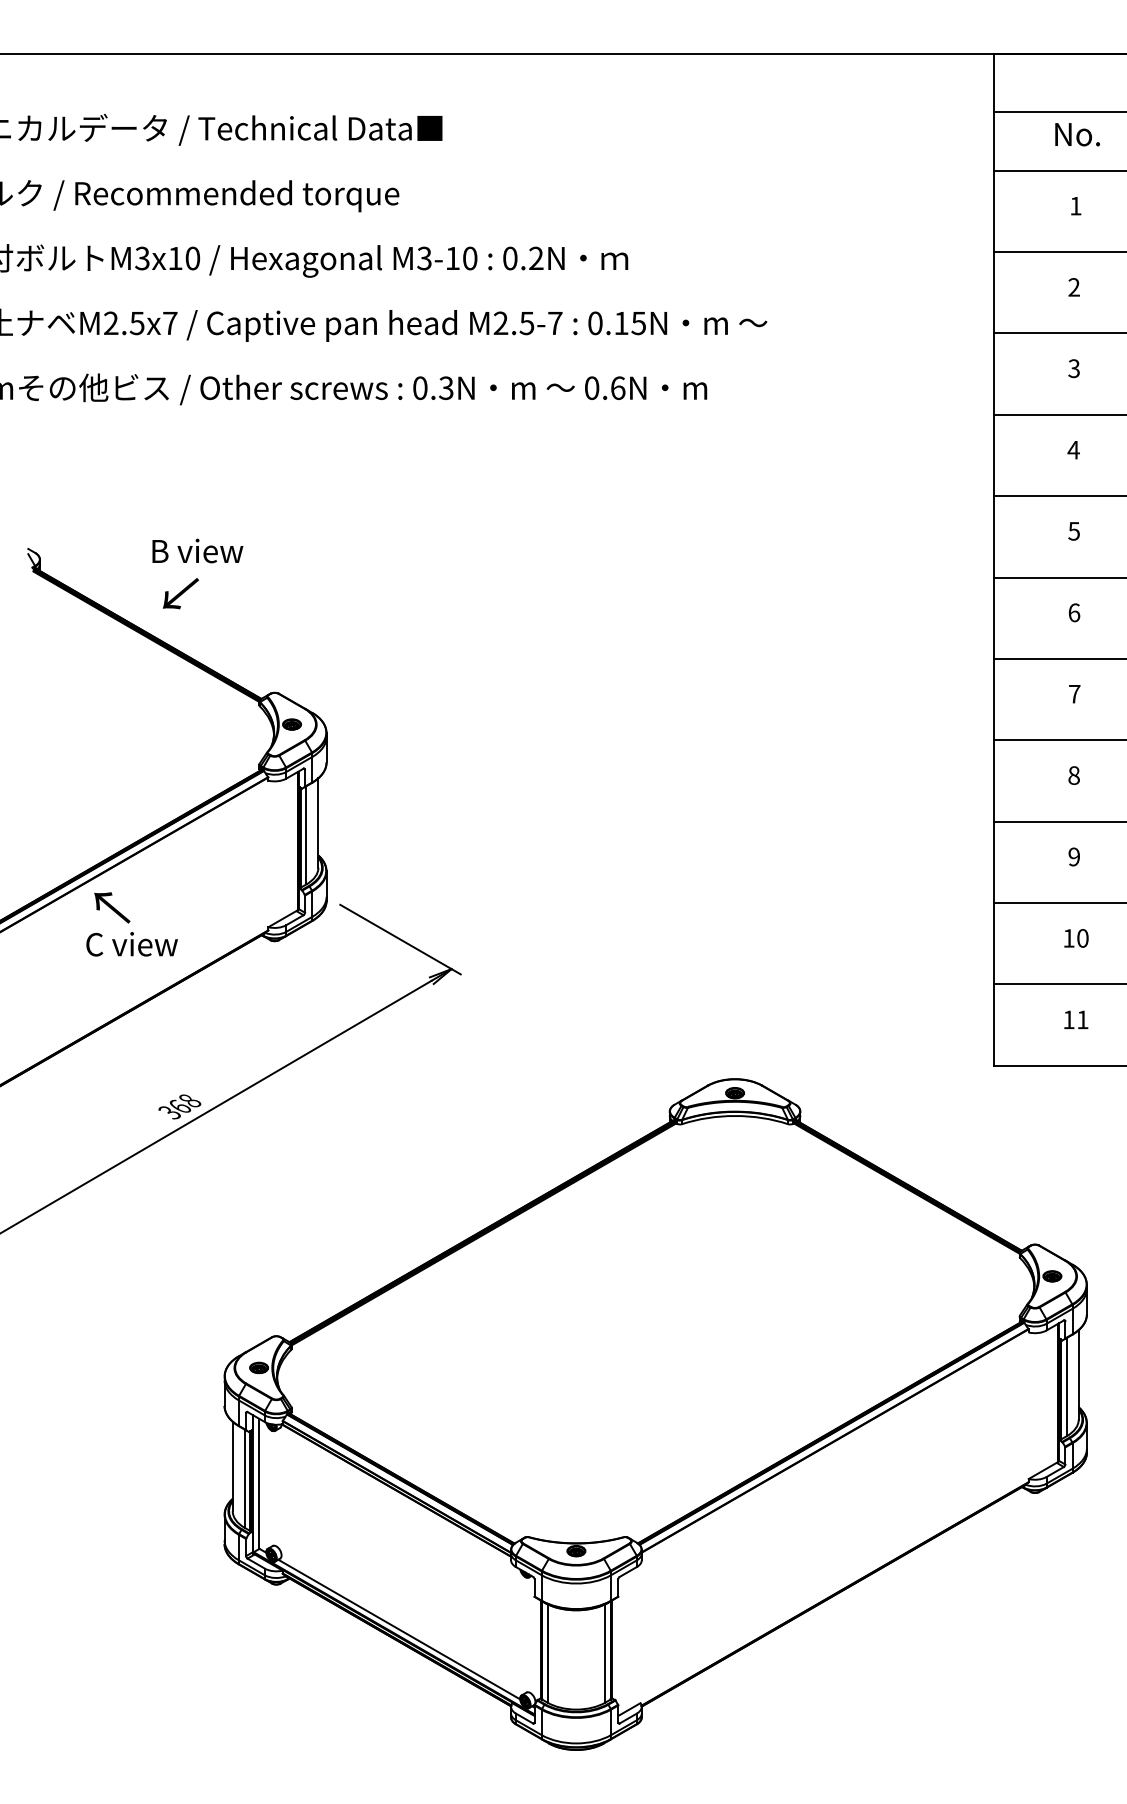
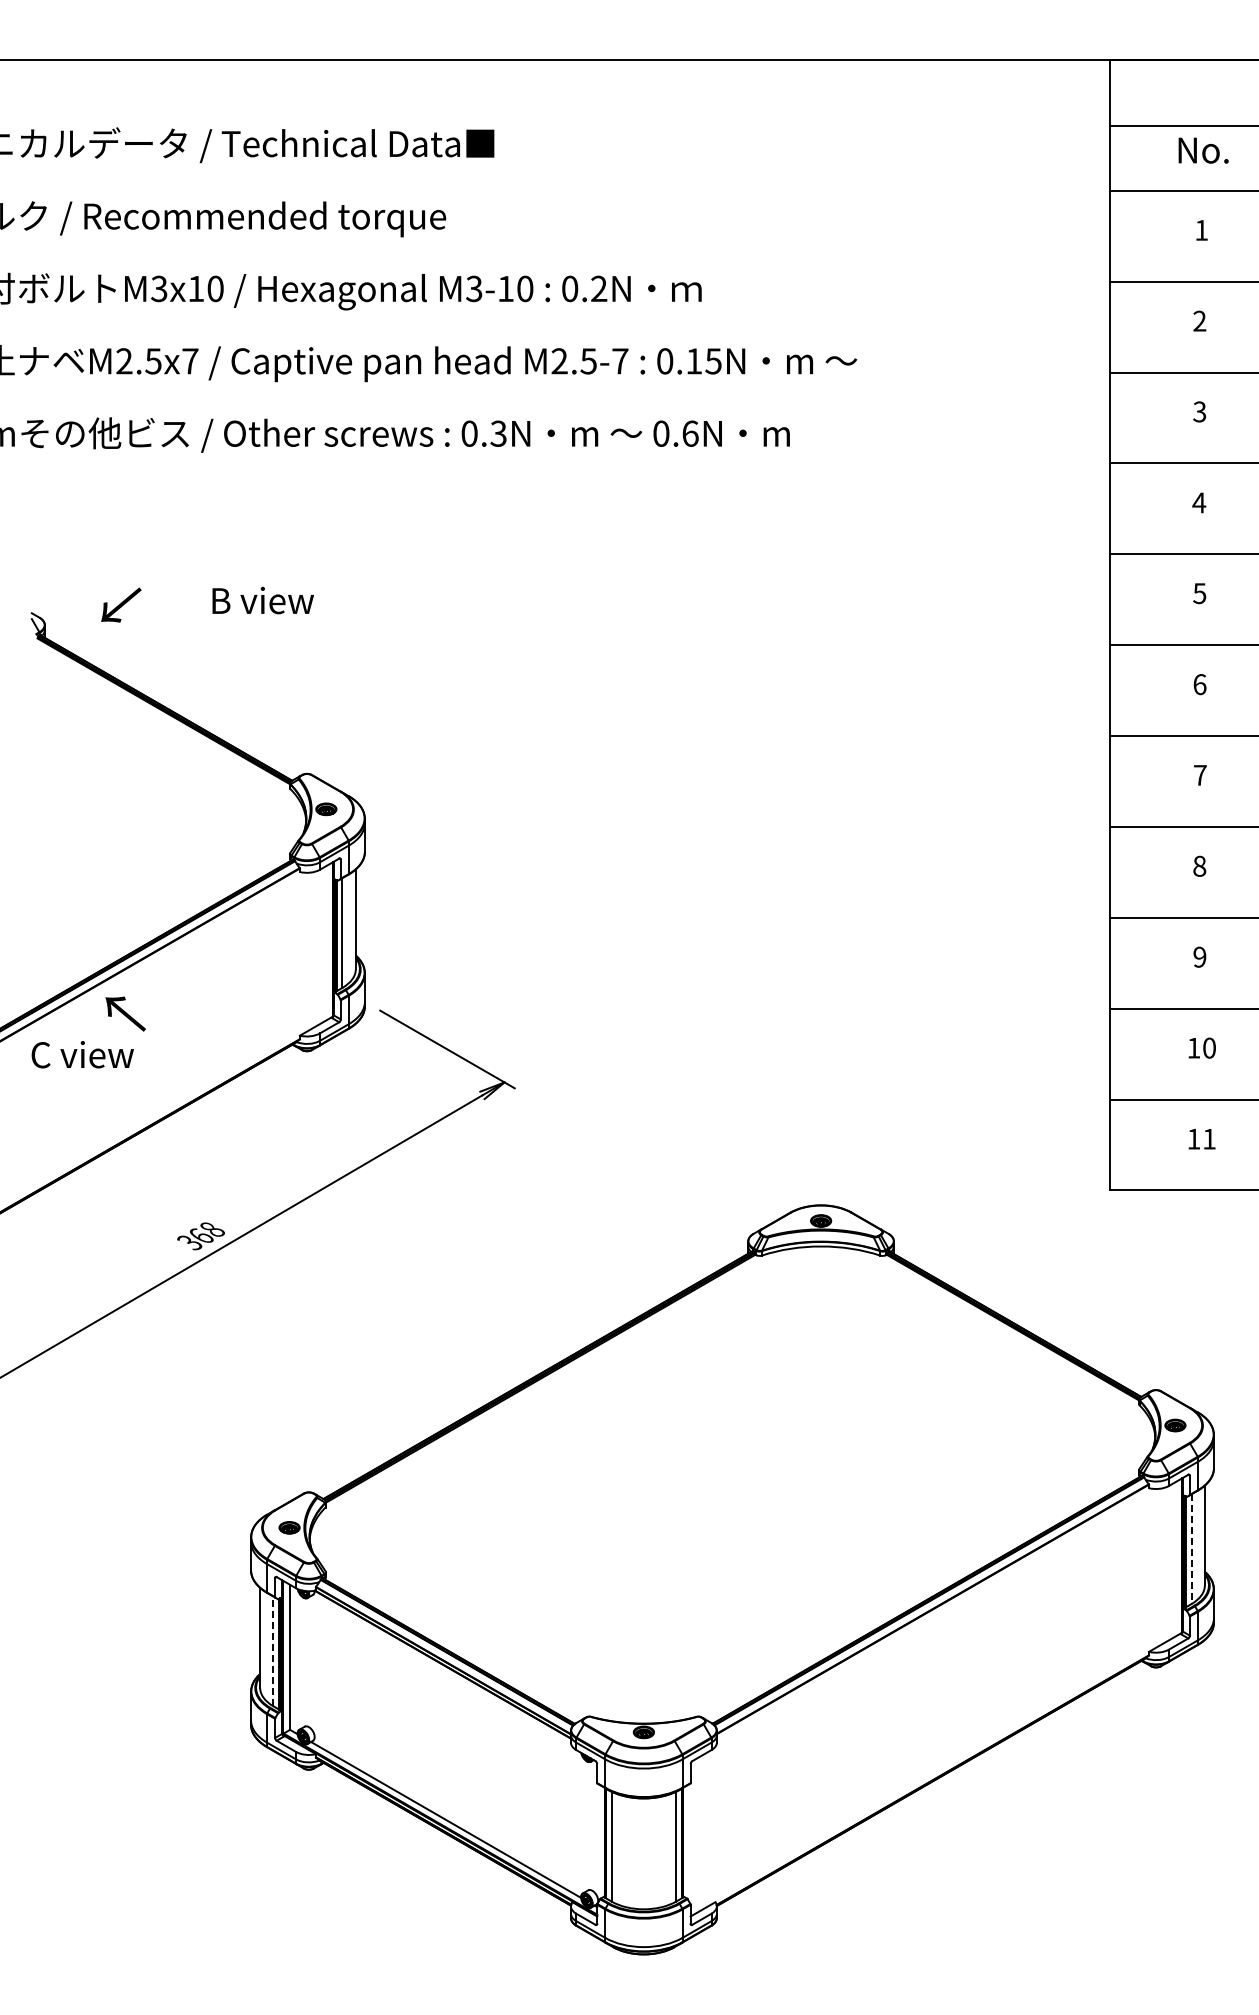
text: (197, 550) -> (262, 600), moved
text: (181, 593) -> (121, 604), moved
text: (131, 944) -> (82, 1054), moved
line: (1066, 1387) -> (1191, 1549), solid -> dashed
line: (244, 1478) -> (273, 1651), solid -> dashed

